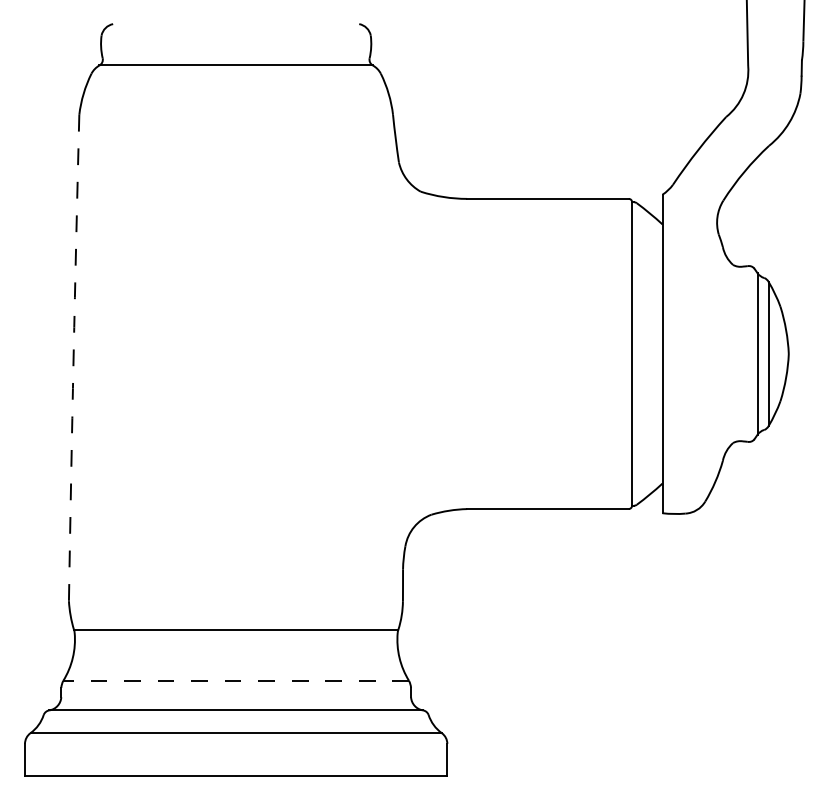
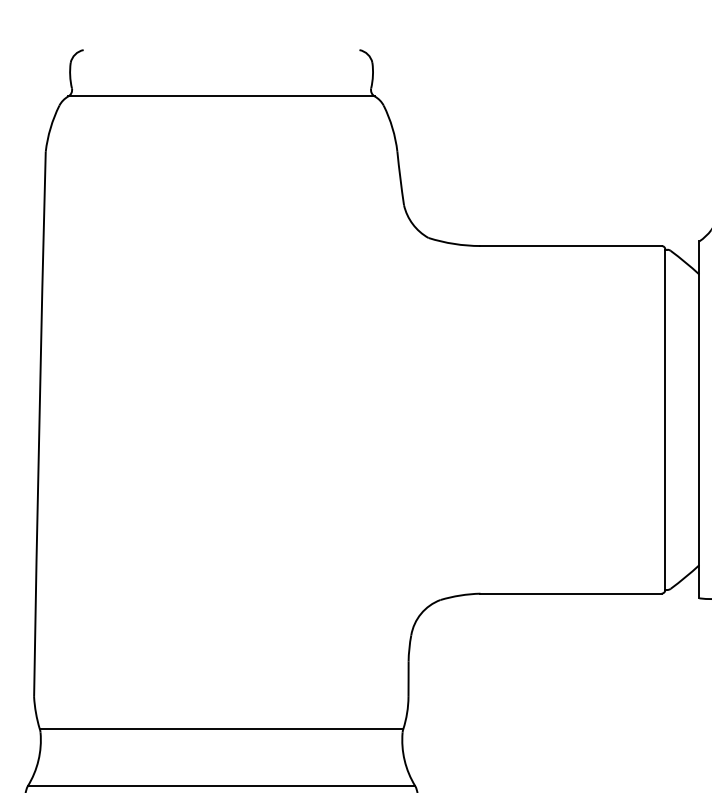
arc: (73, 357) -> (39, 423), dashed -> solid
line: (236, 680) -> (221, 785), dashed -> solid

